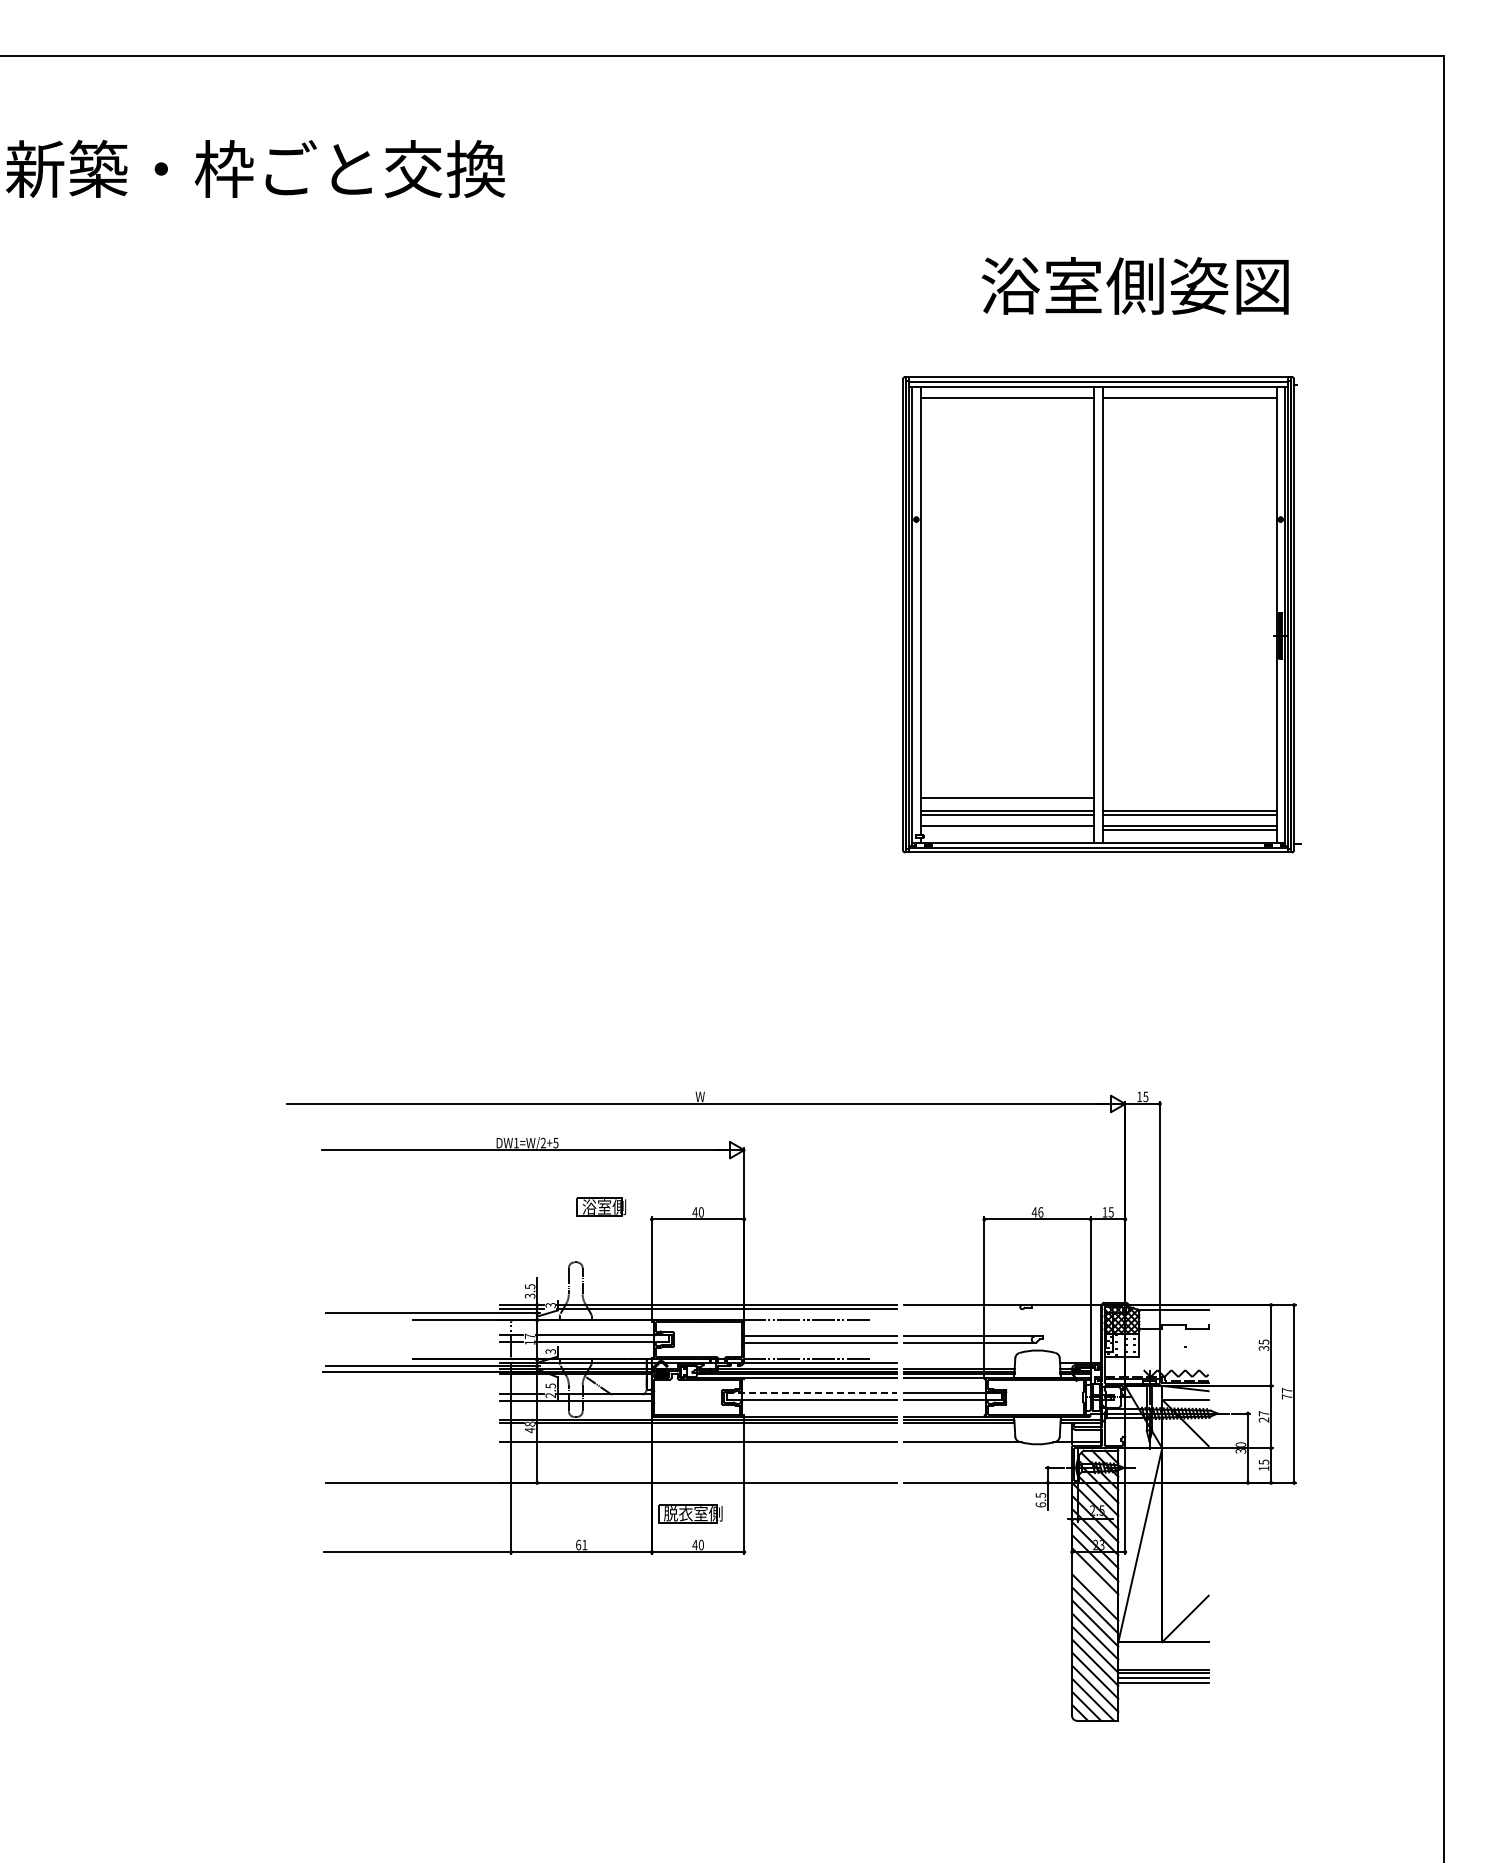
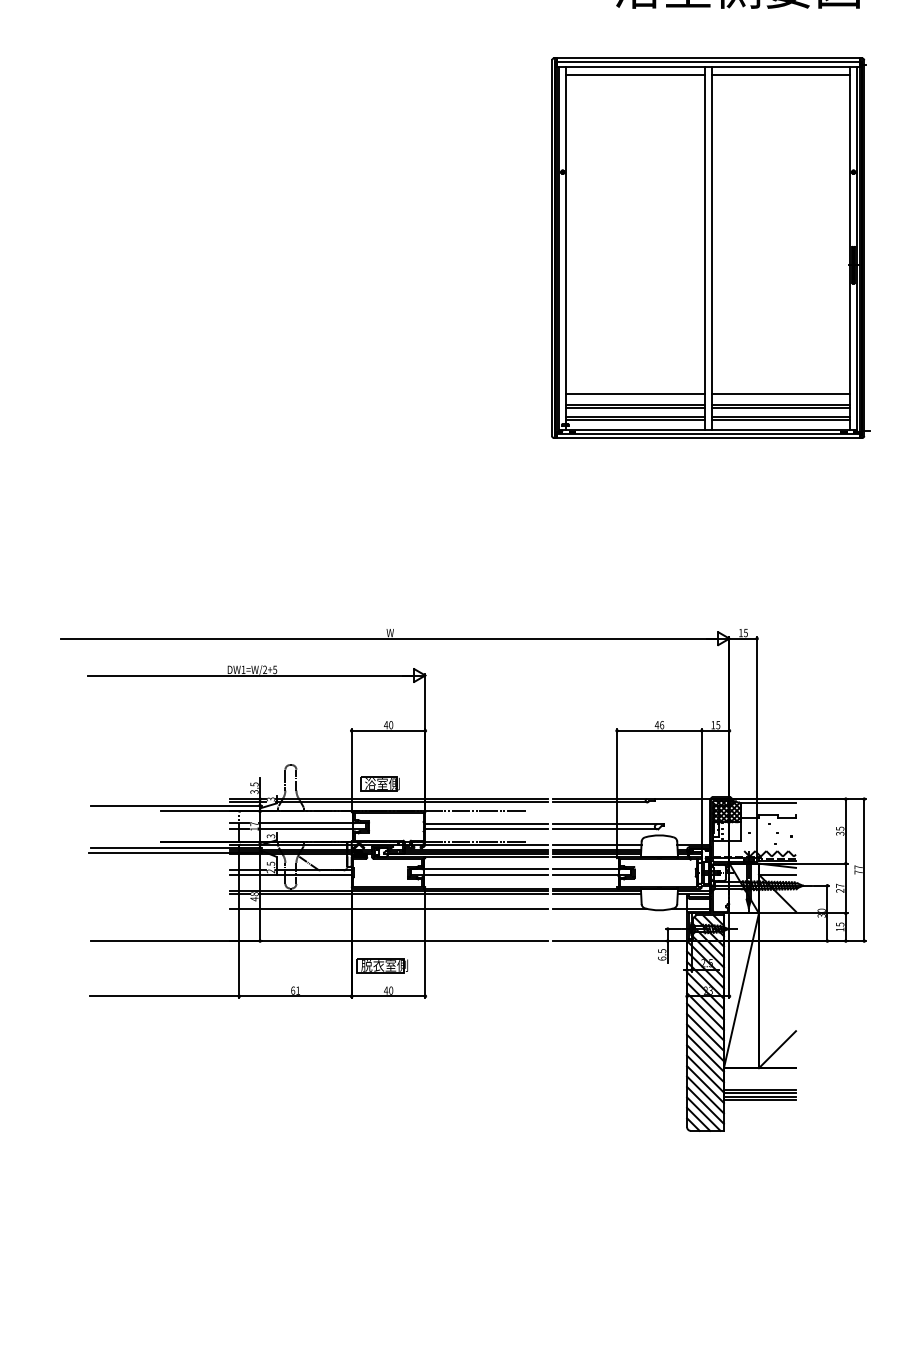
line: (1189, 797) -> (780, 394), added
line: (1006, 829) -> (634, 419), added
part: (601, 1206) -> (380, 783), moved
line: (962, 1309) -> (599, 802), added
line: (959, 1362) -> (597, 844), added
line: (812, 1393) -> (479, 869), dashed -> solid
line: (1095, 1584) -> (705, 1022), added

